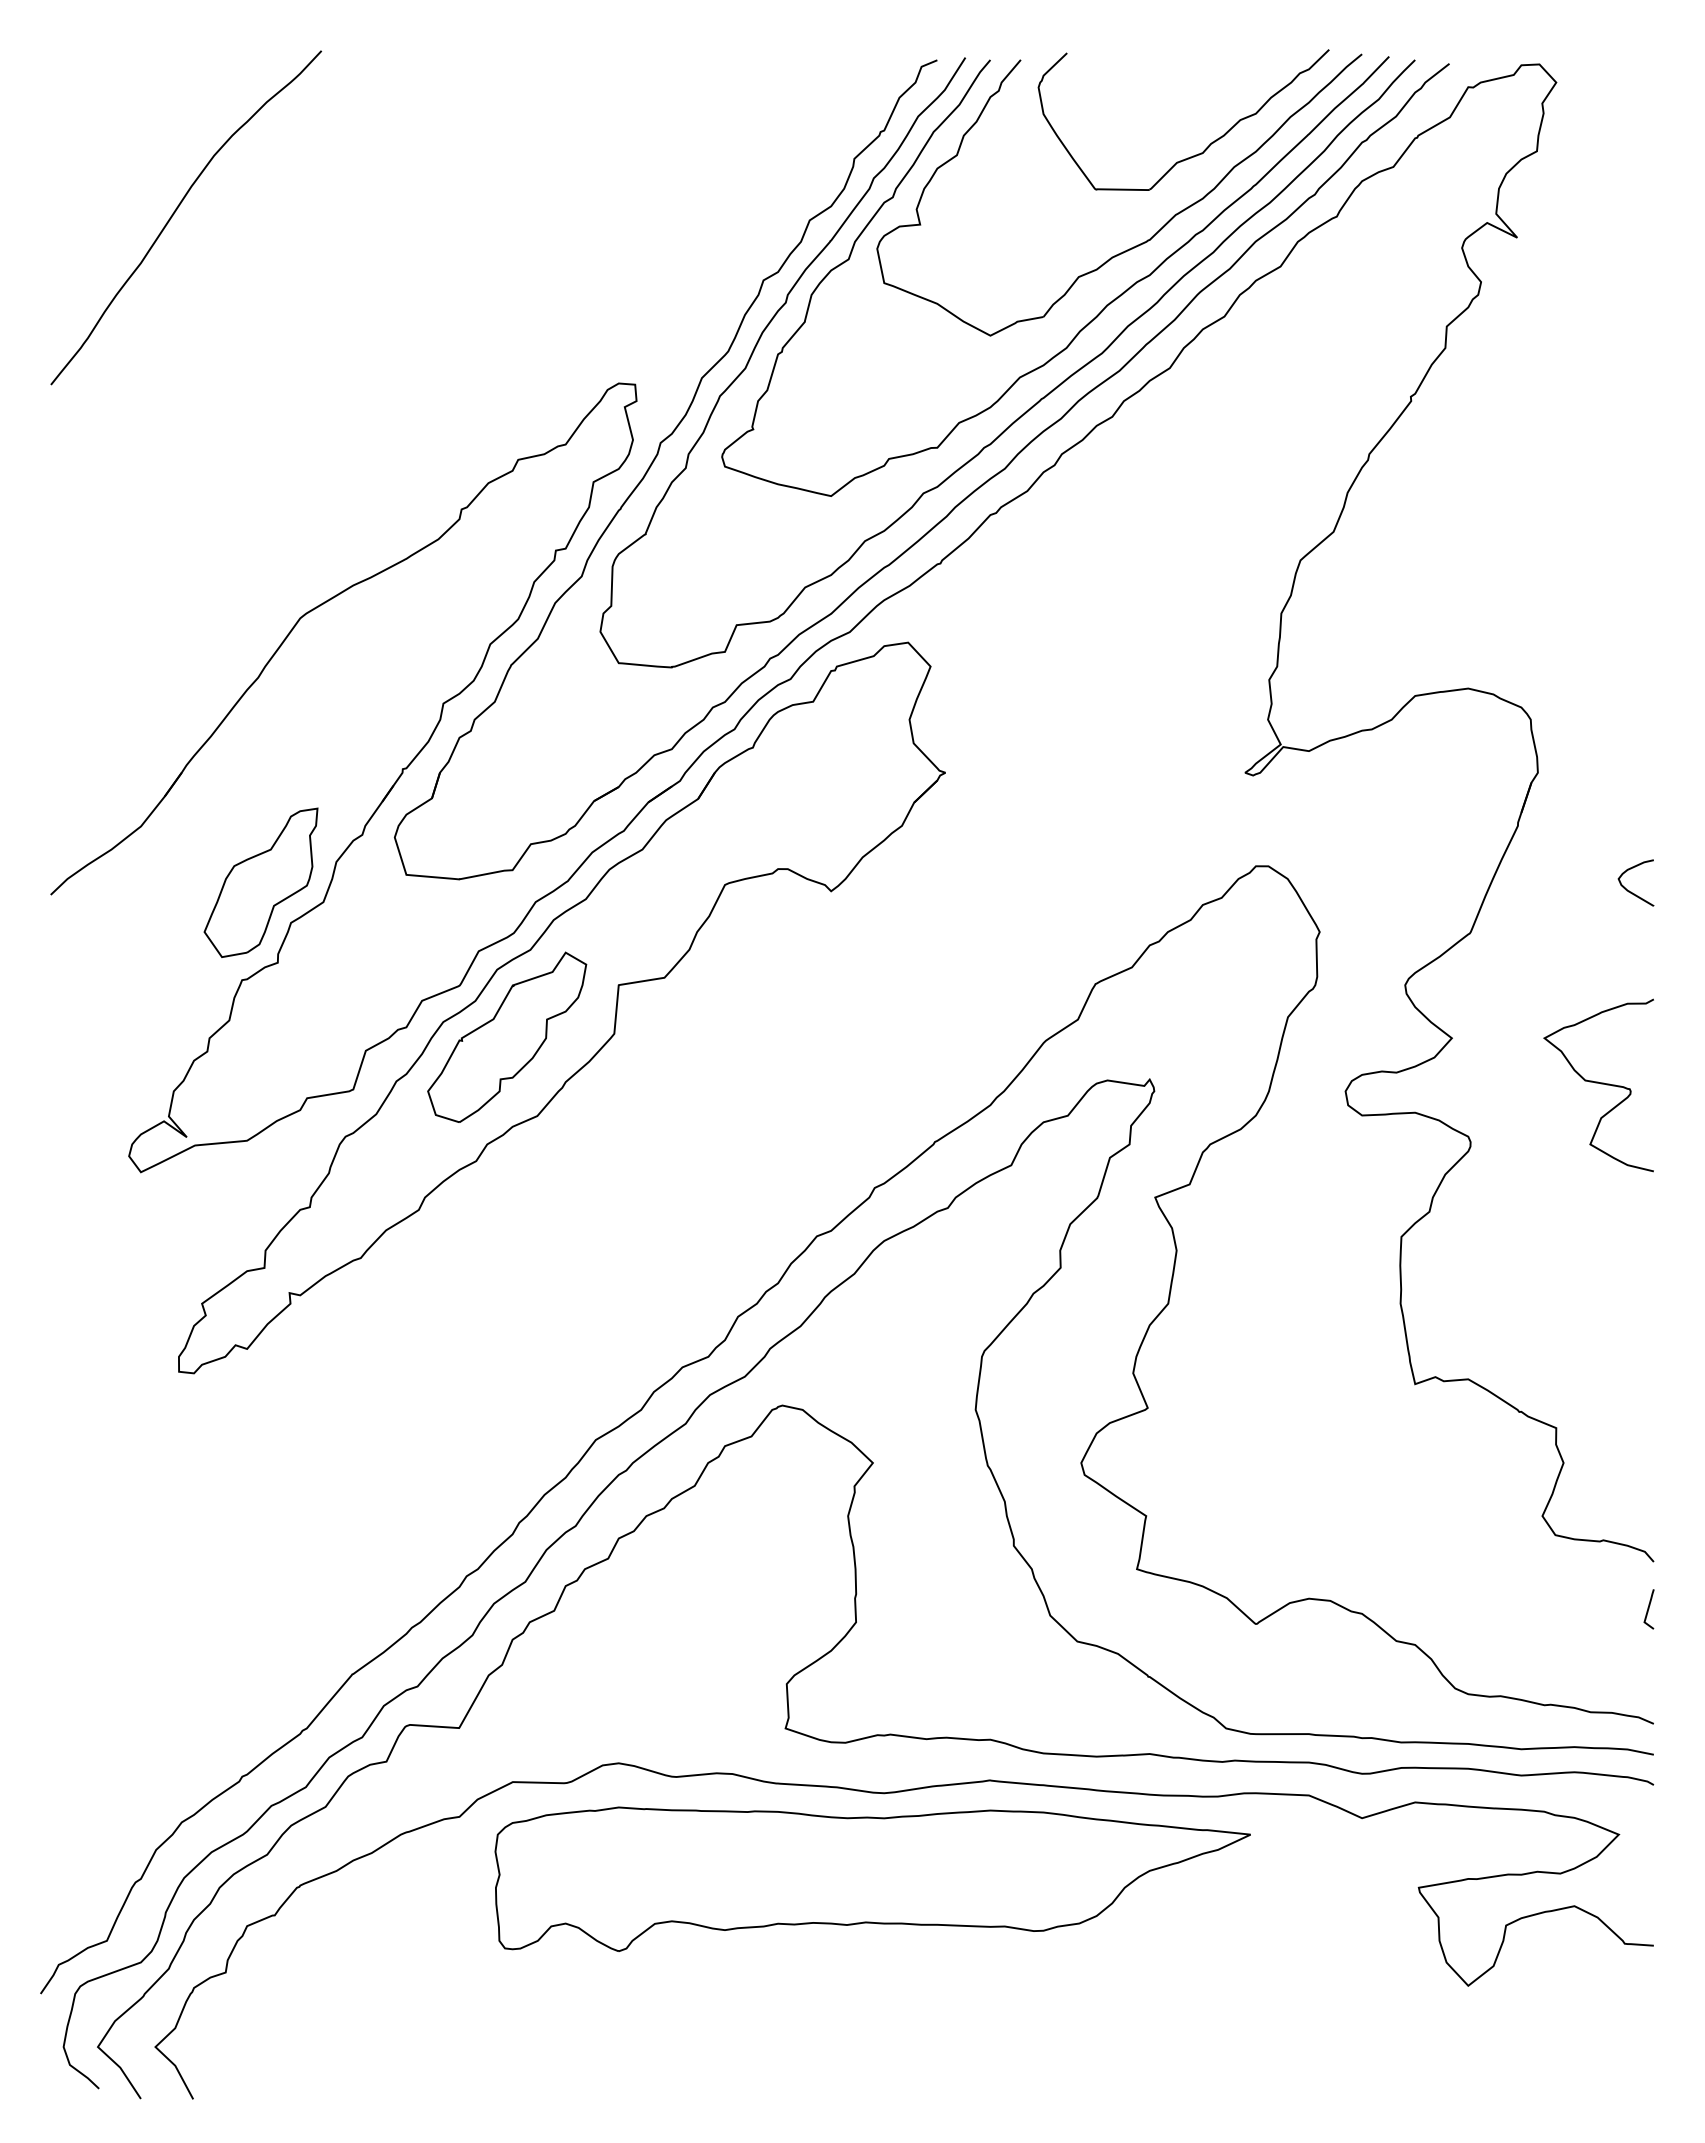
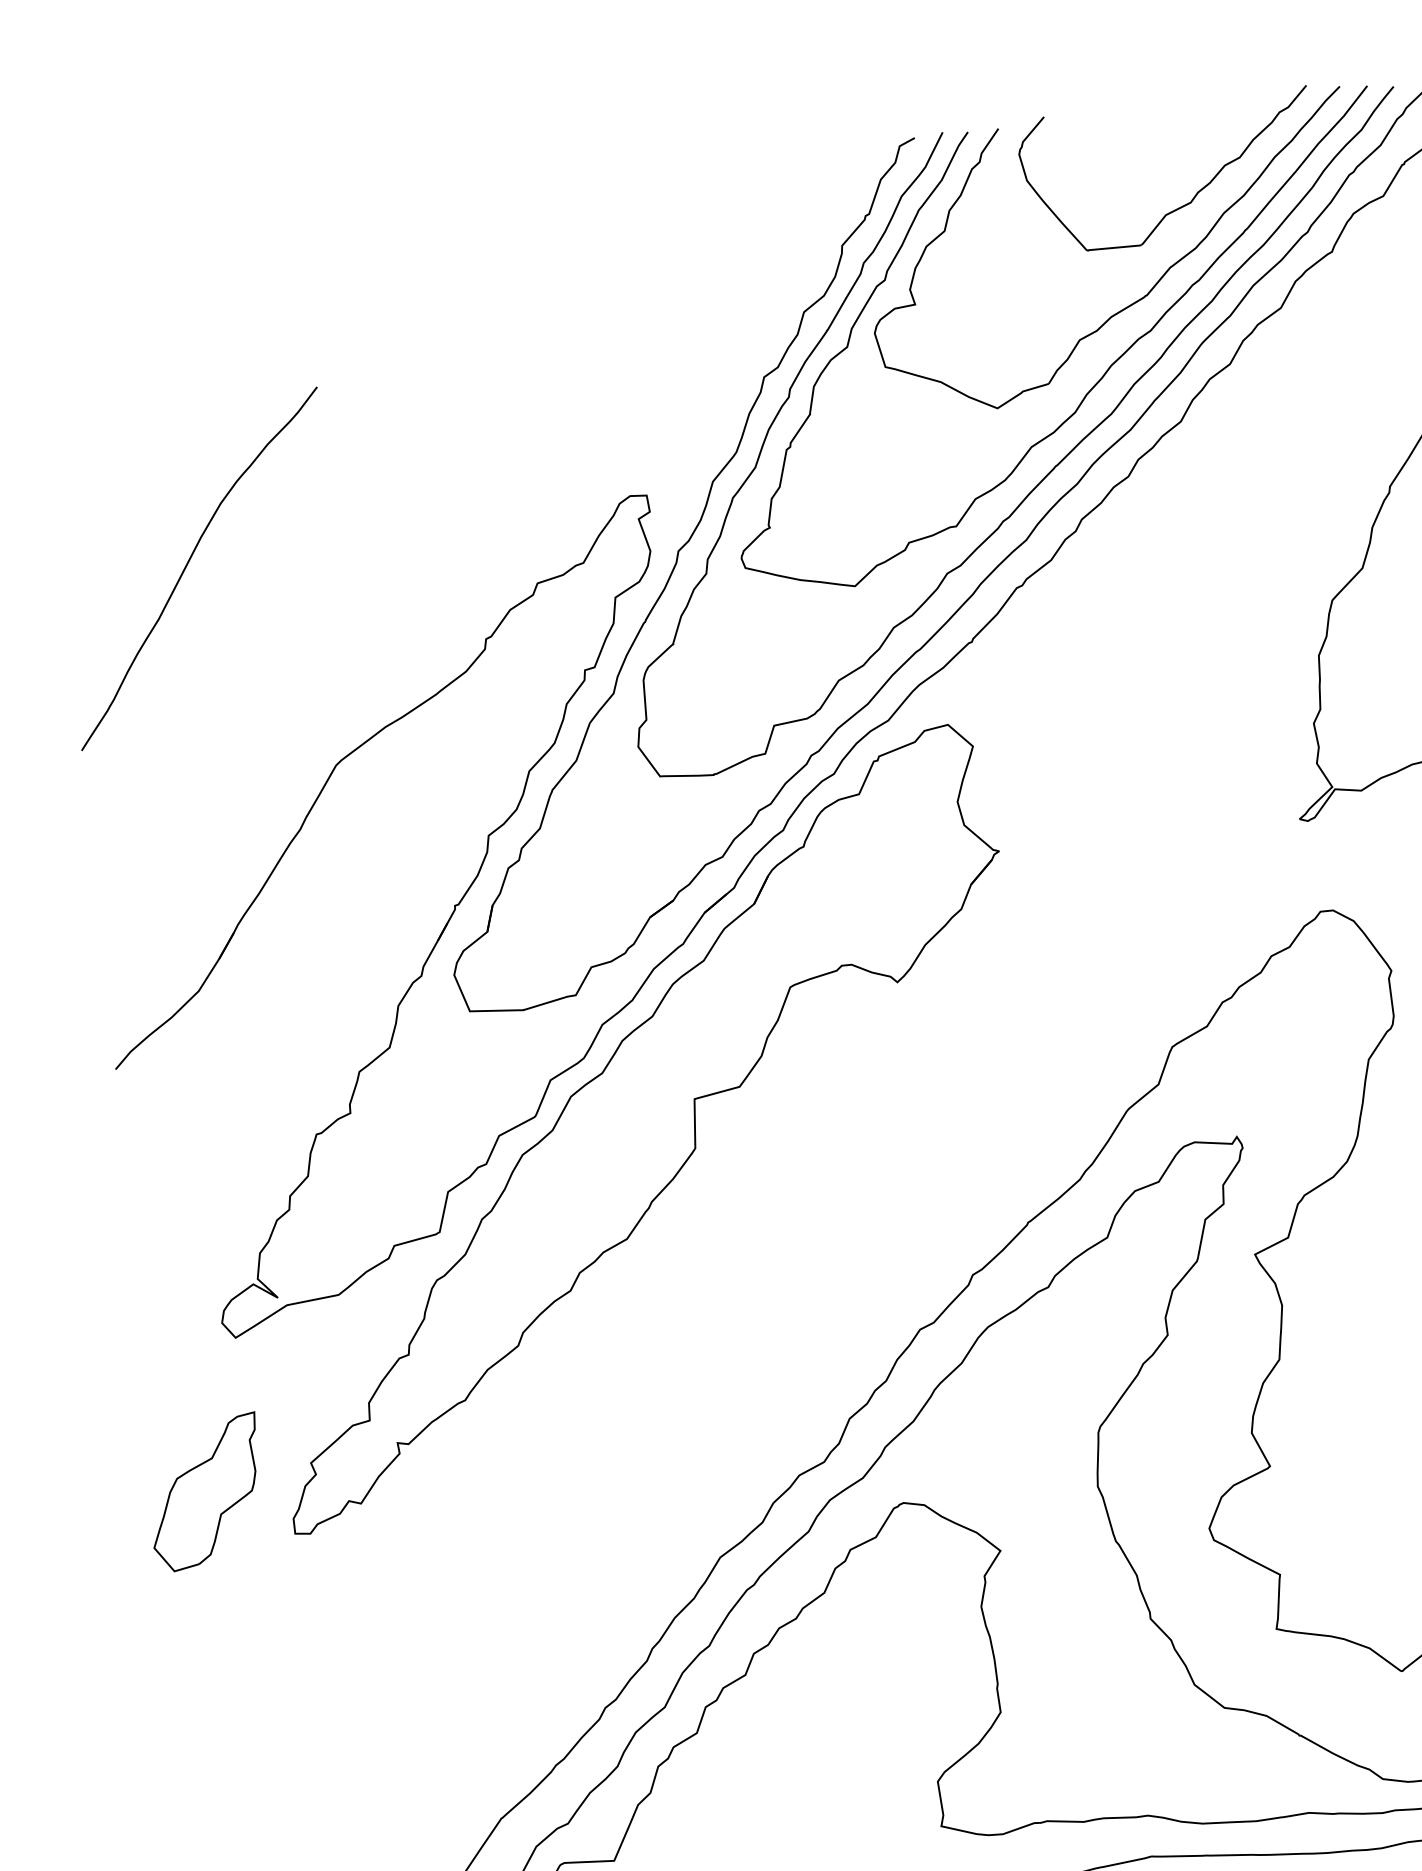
curve: (176, 211) -> (188, 563), moved
part: (260, 882) -> (205, 1492), moved
part: (507, 1036) -> (588, 1162), removed

